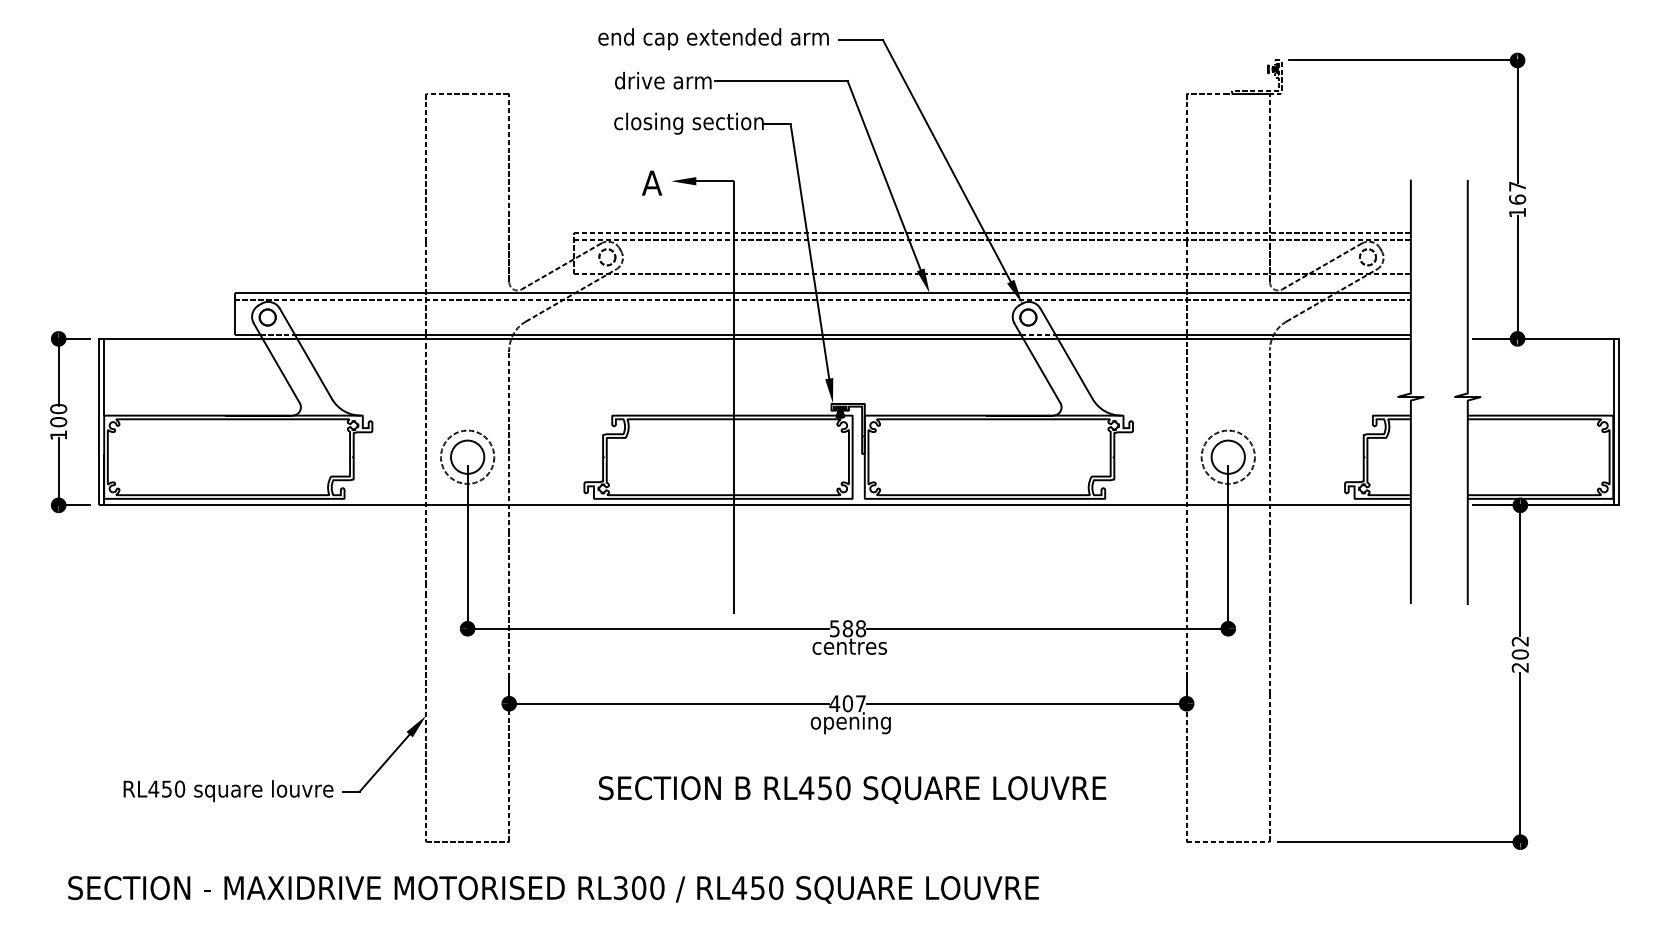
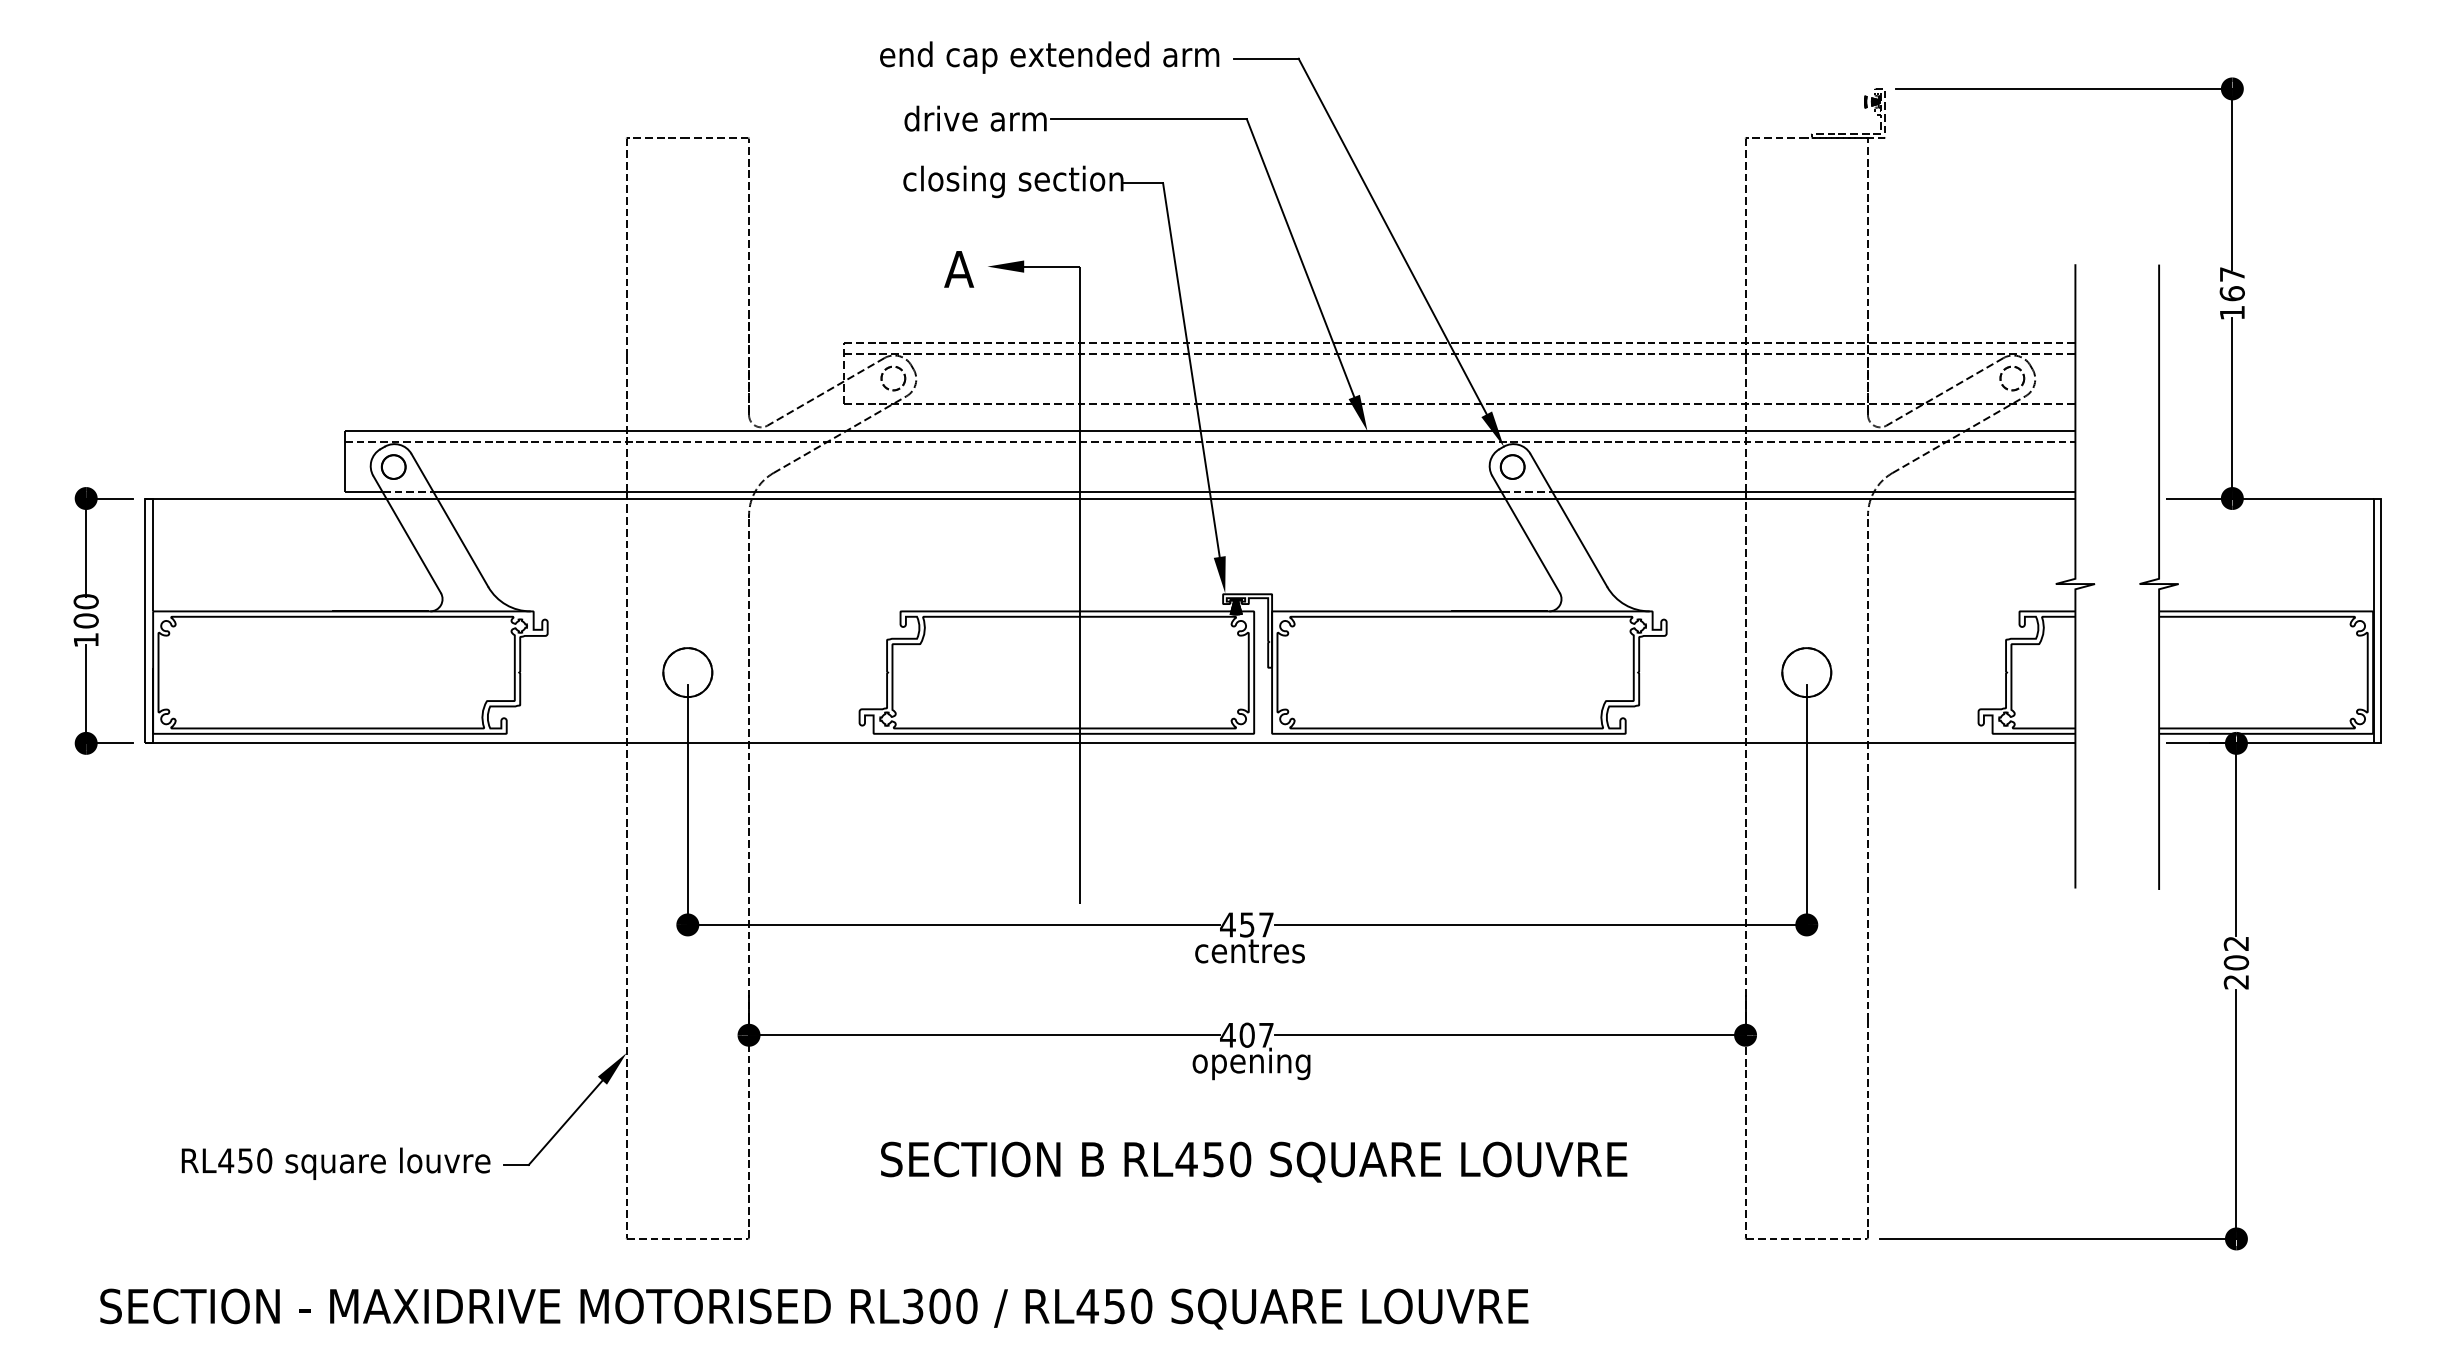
circle: (467, 456) -> (687, 671), size x0.62
circle: (1227, 456) -> (1805, 671), size x0.62
text: (847, 628) -> (1246, 924), 588 -> 457

